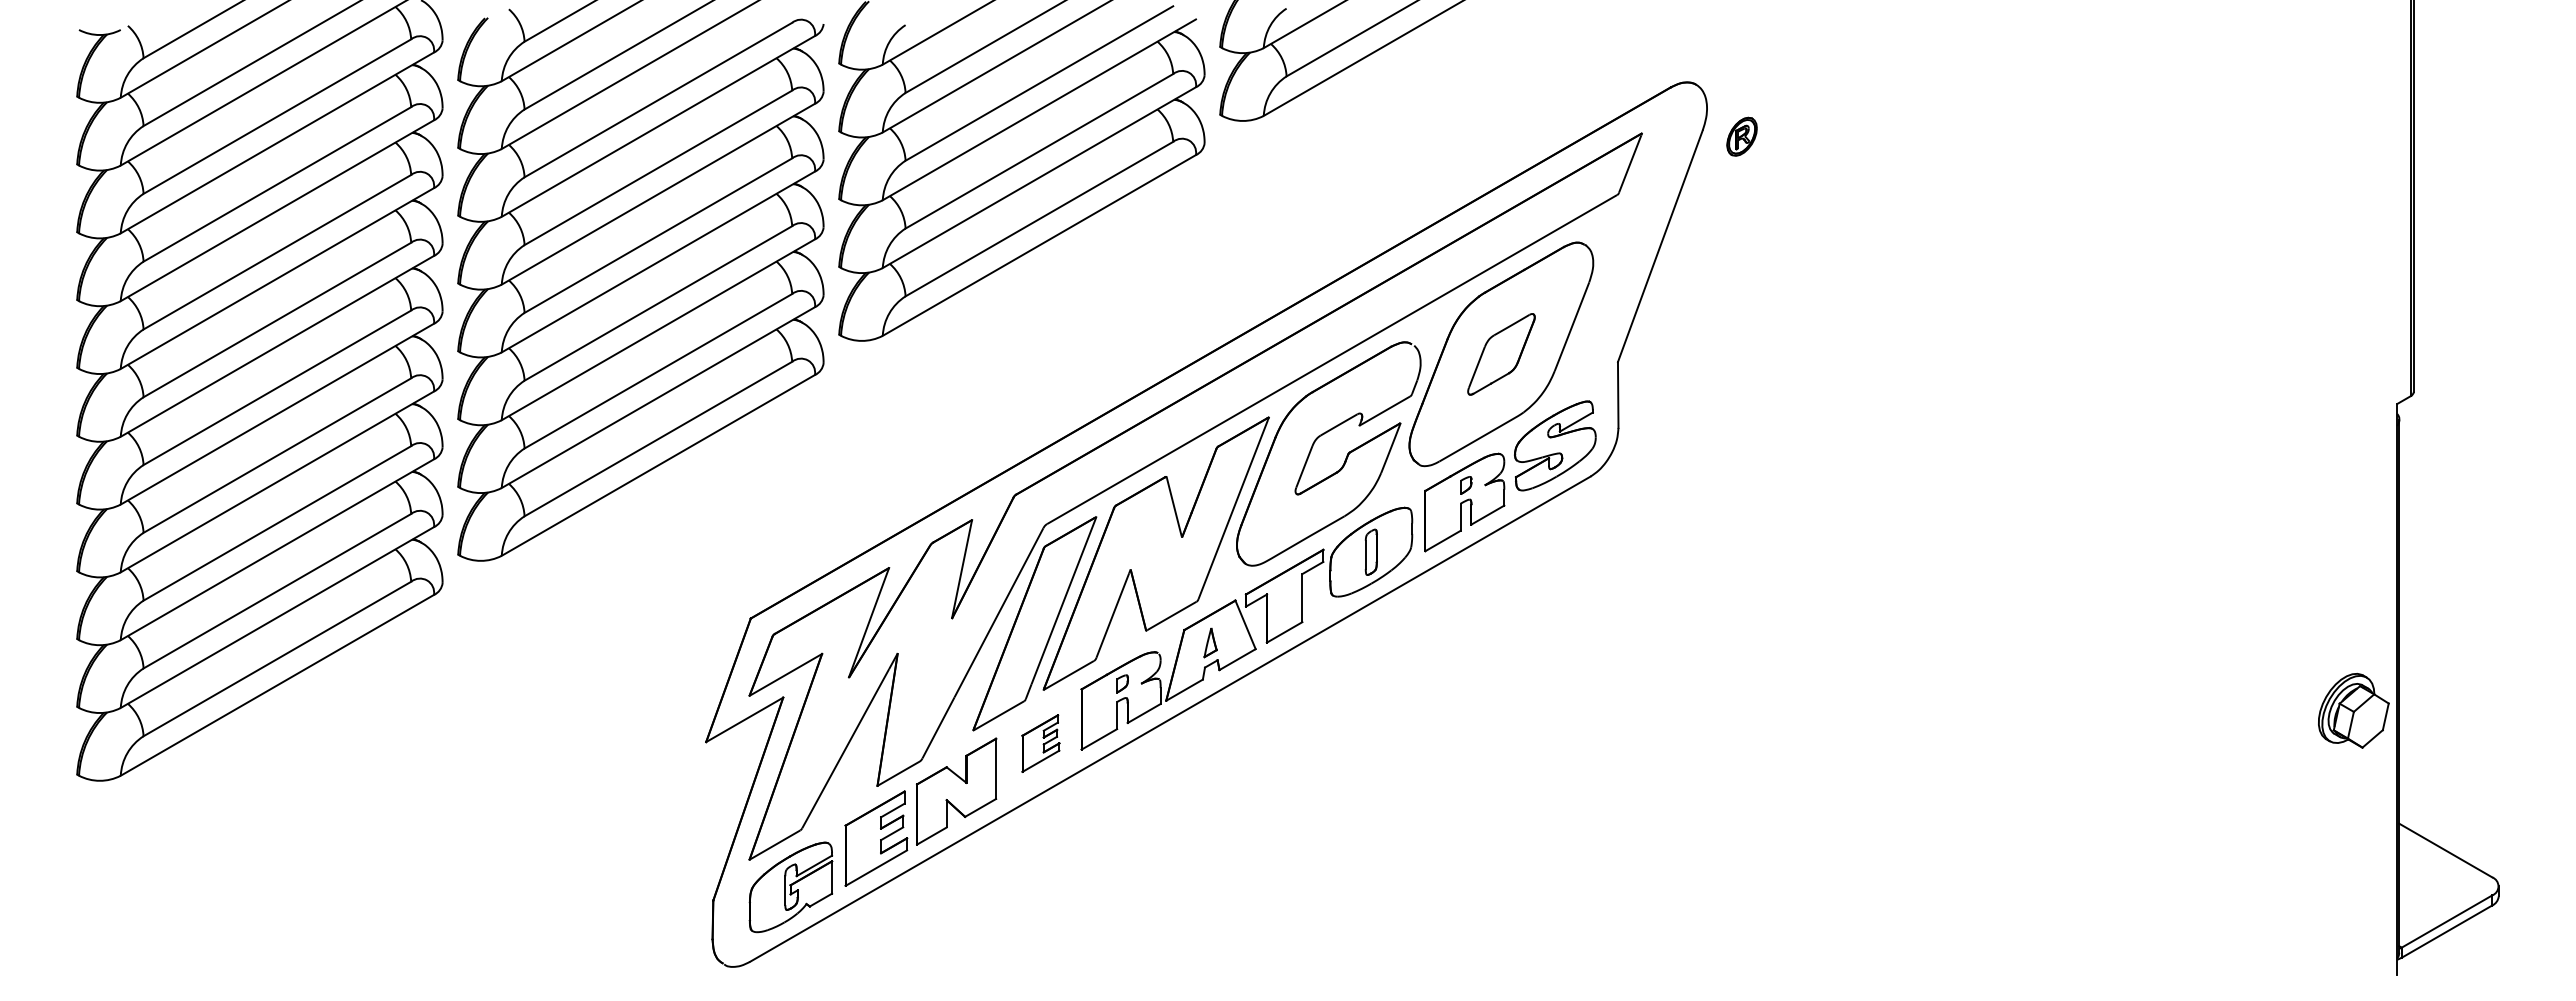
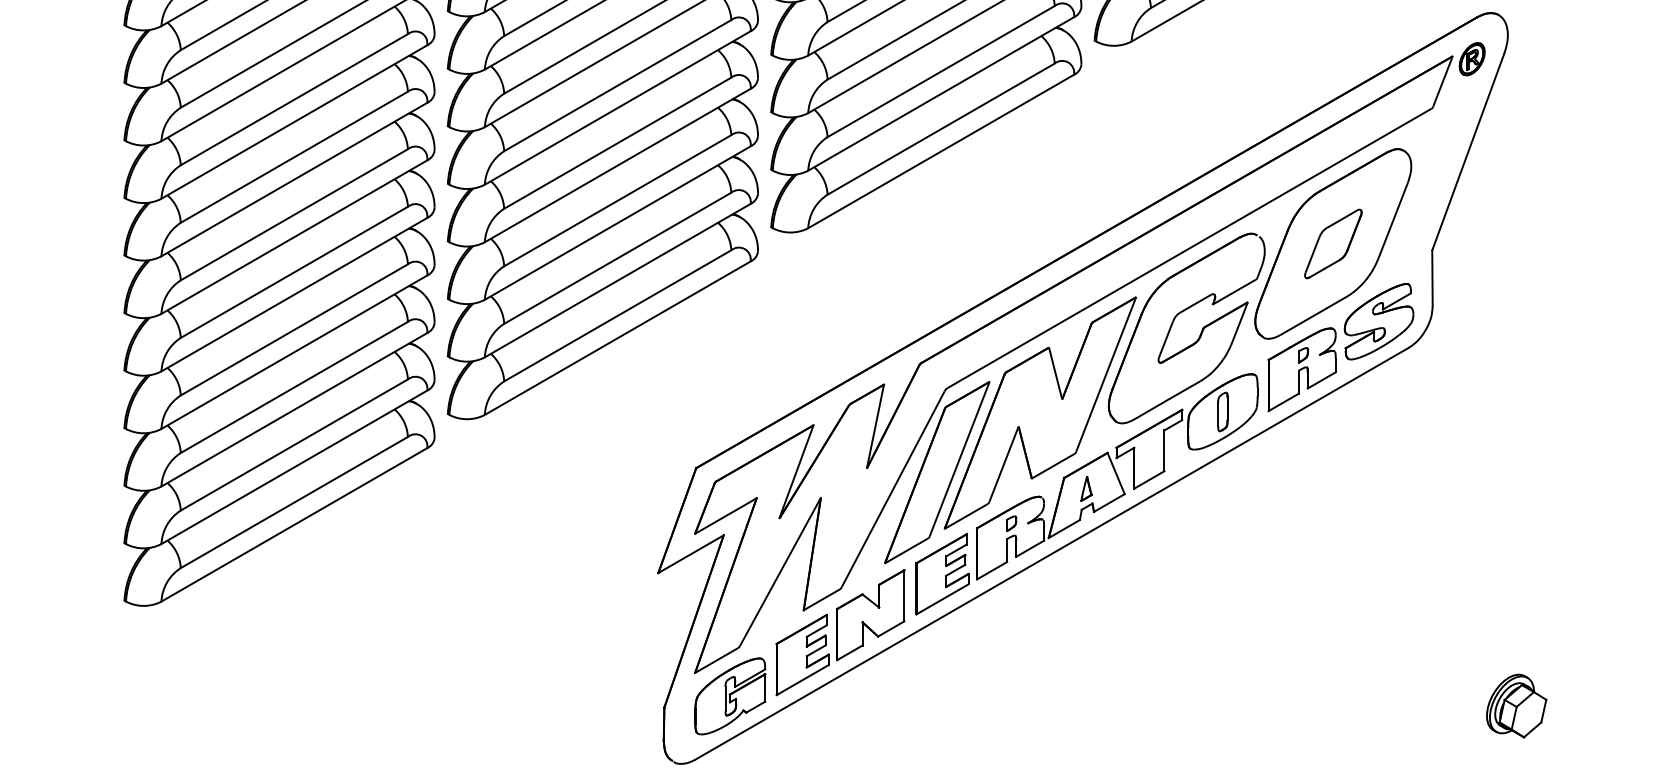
part: (1741, 136) -> (1471, 59), moved
part: (1040, 743) -> (942, 574), size x1.67
part: (1717, 898) -> (1516, 705), added

